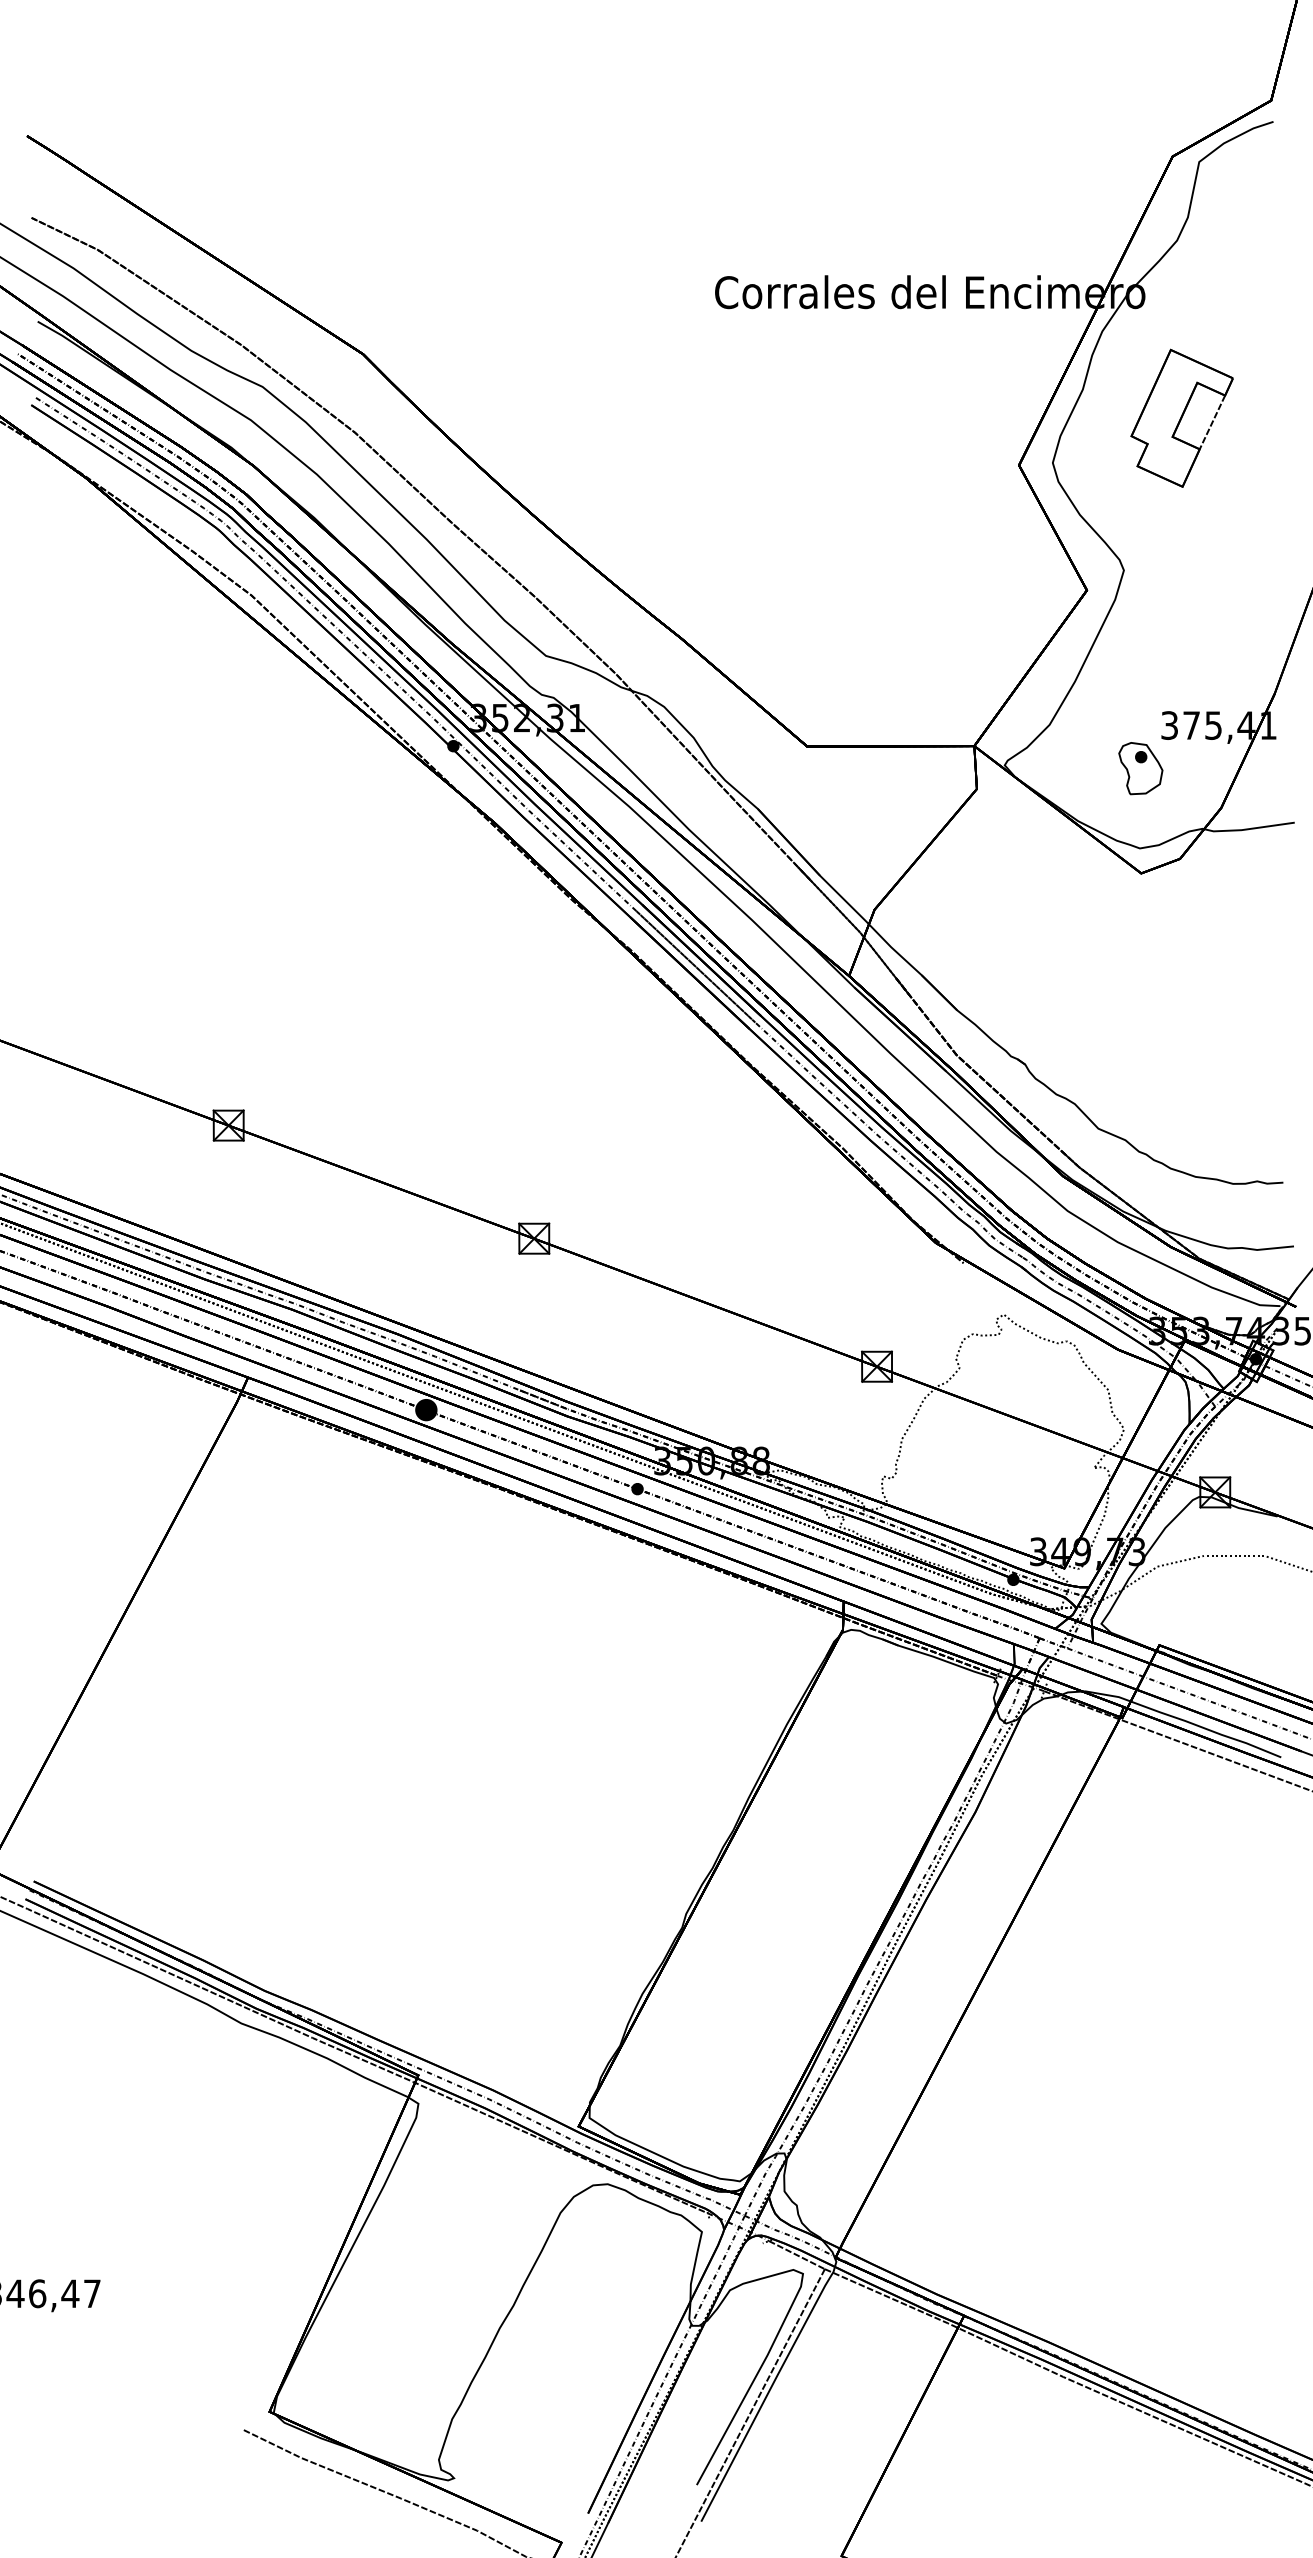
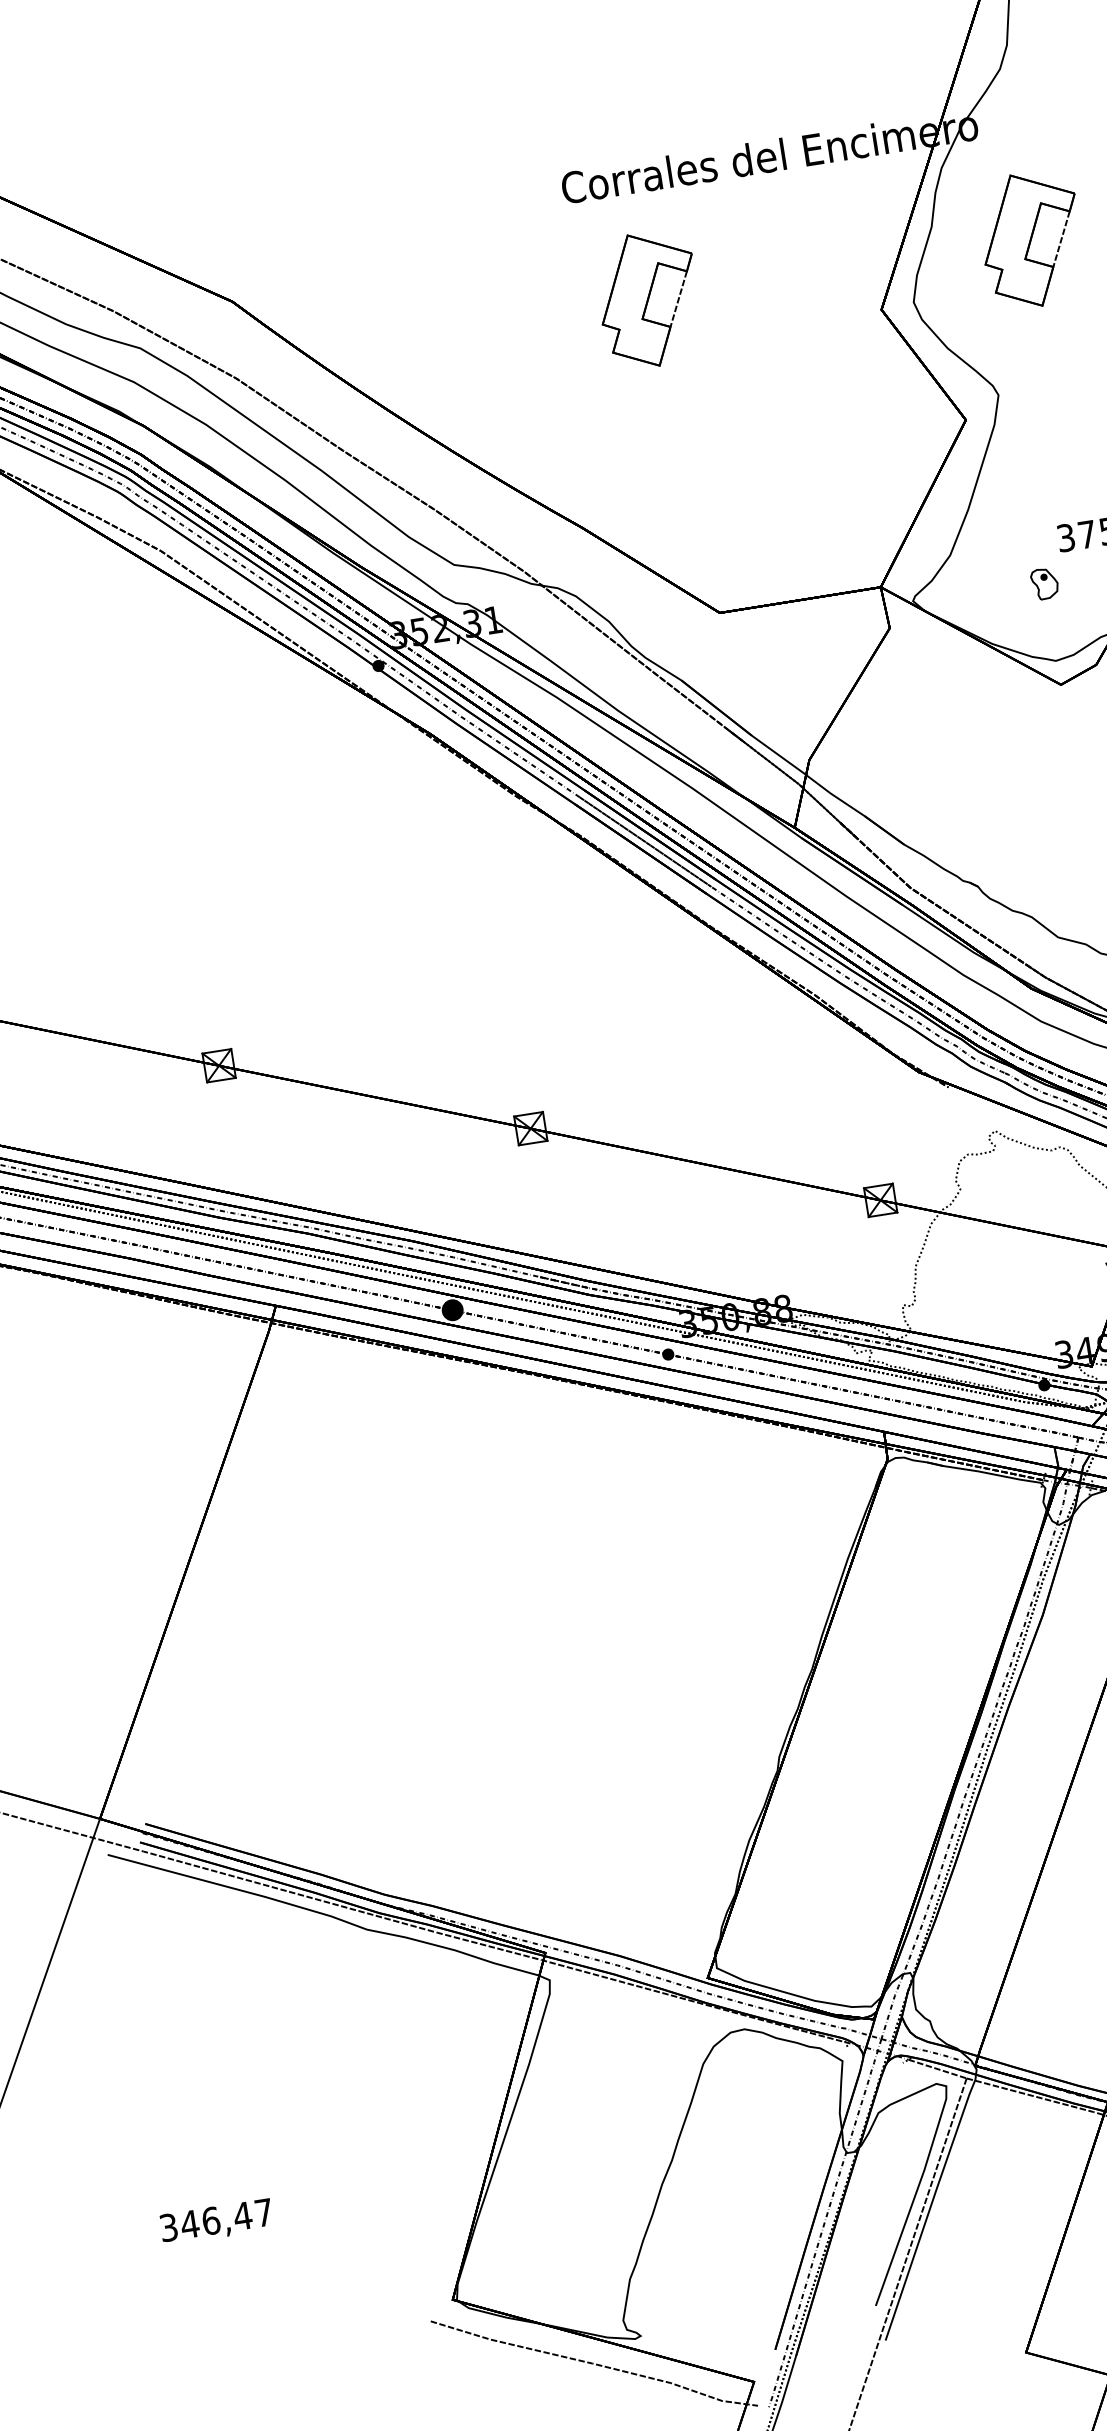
part: (784, 417) -> (648, 299), added
part: (1140, 768) -> (1044, 583), size x0.6

